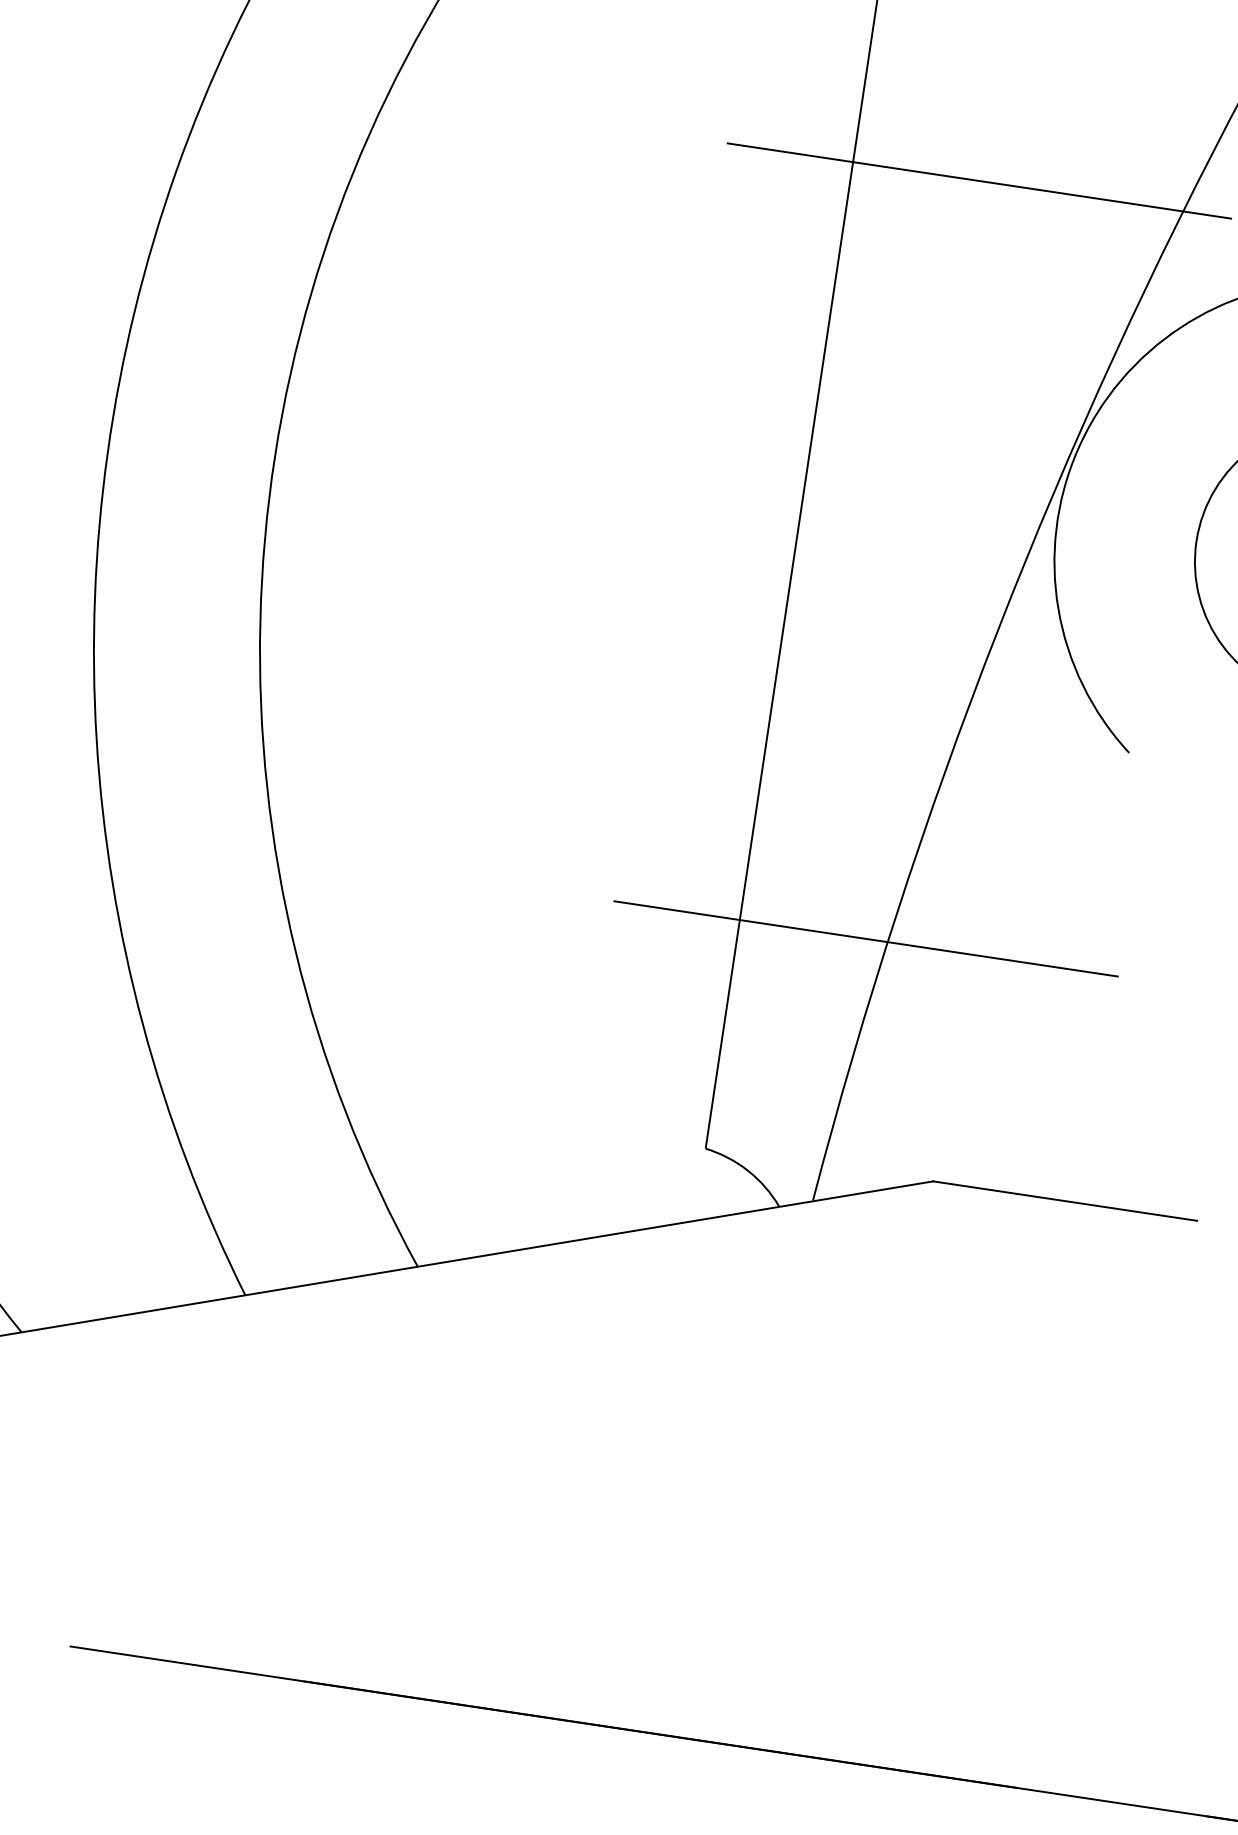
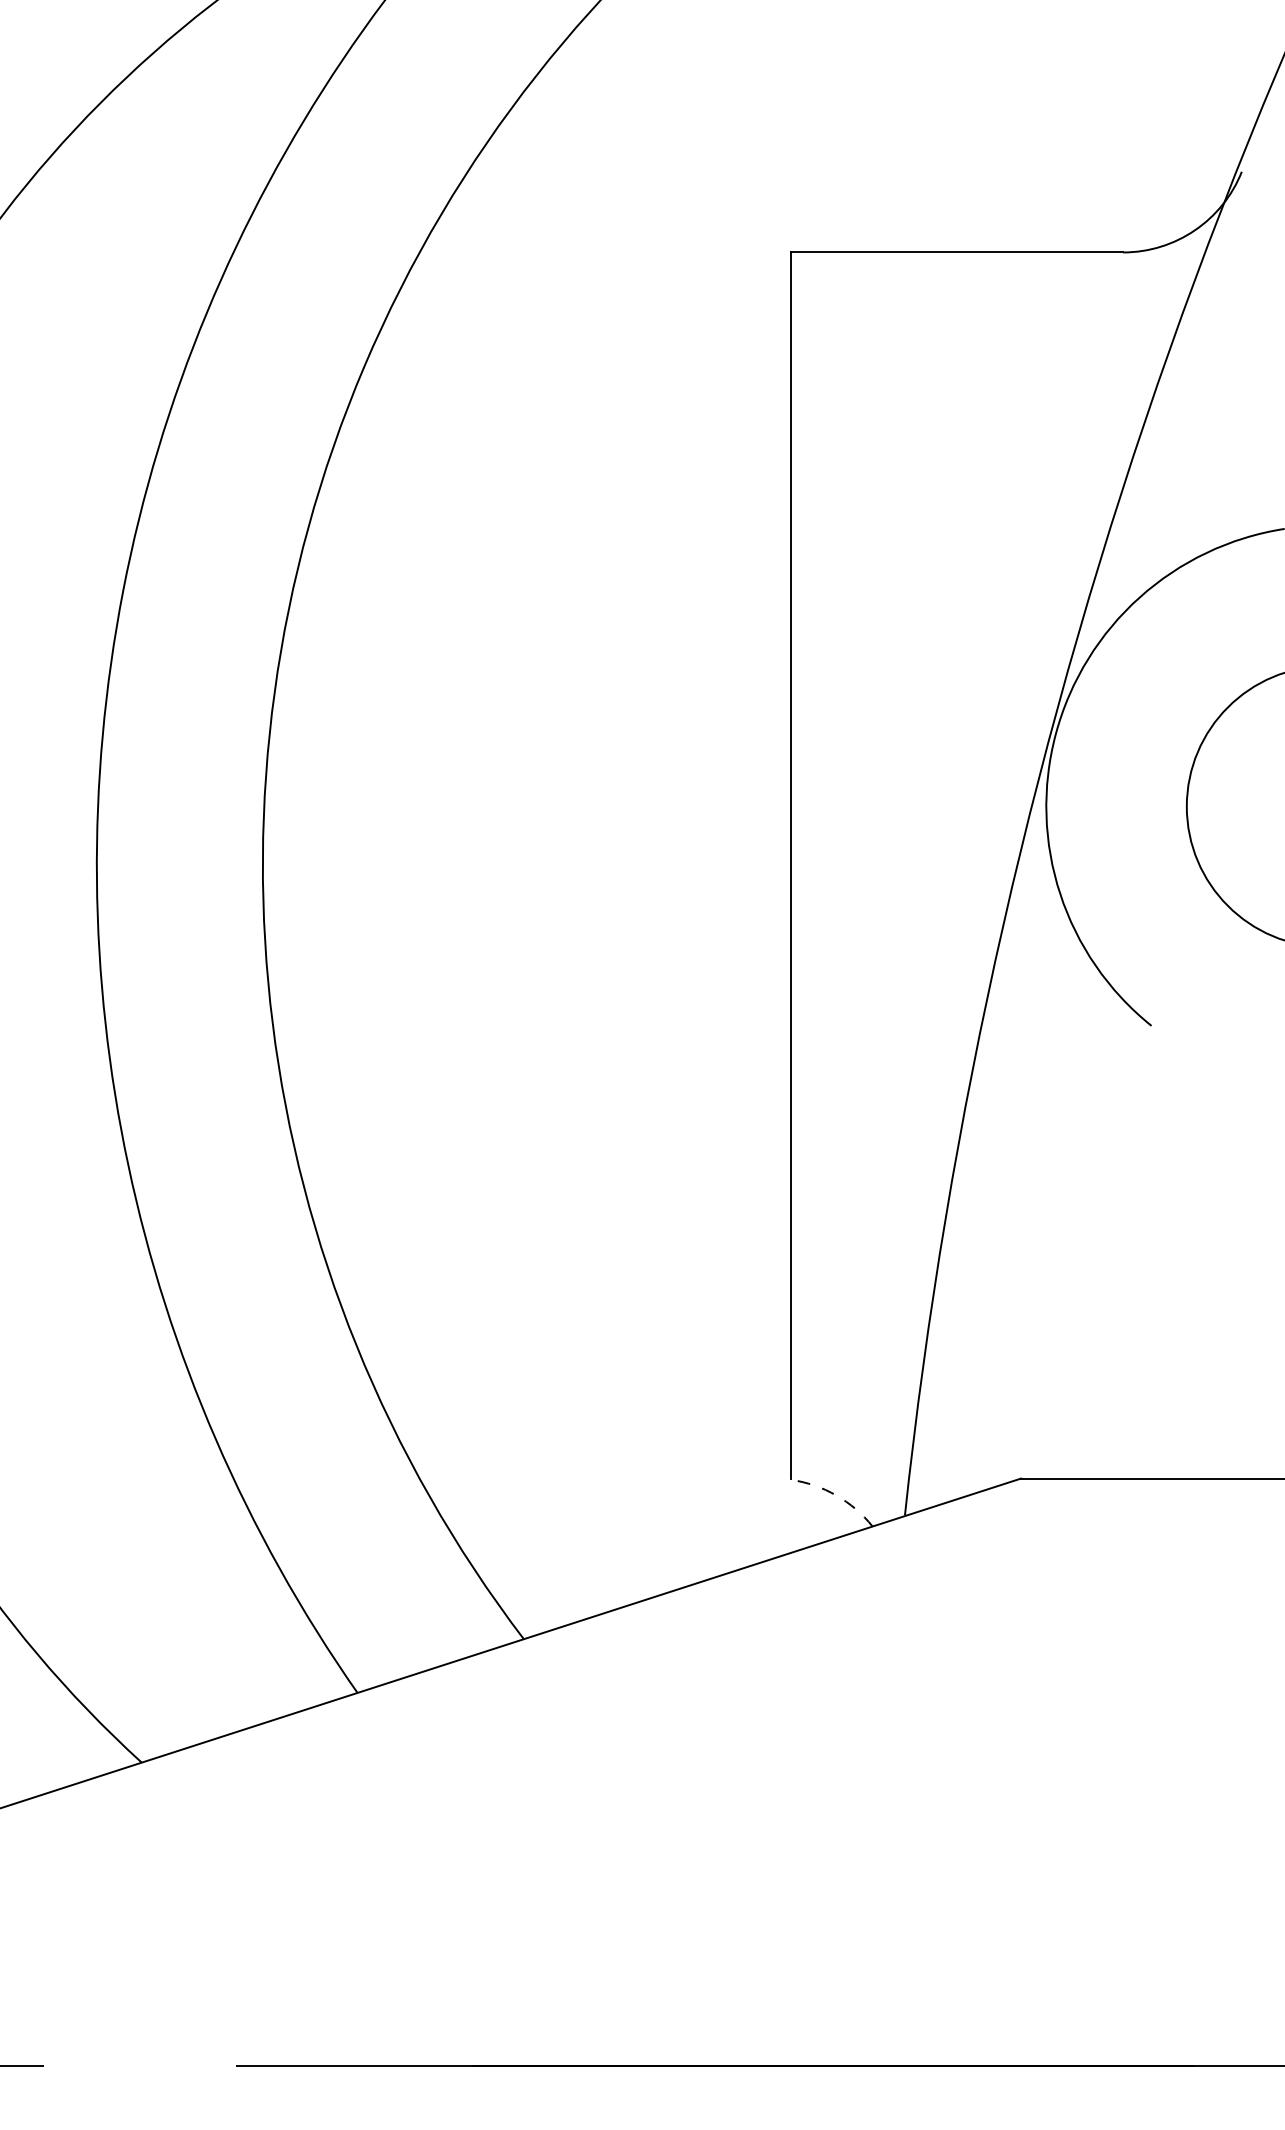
line: (979, 181) -> (918, 482), removed
line: (865, 938) -> (918, 1248), removed
arc: (748, 1170) -> (836, 1495), solid -> dashed

